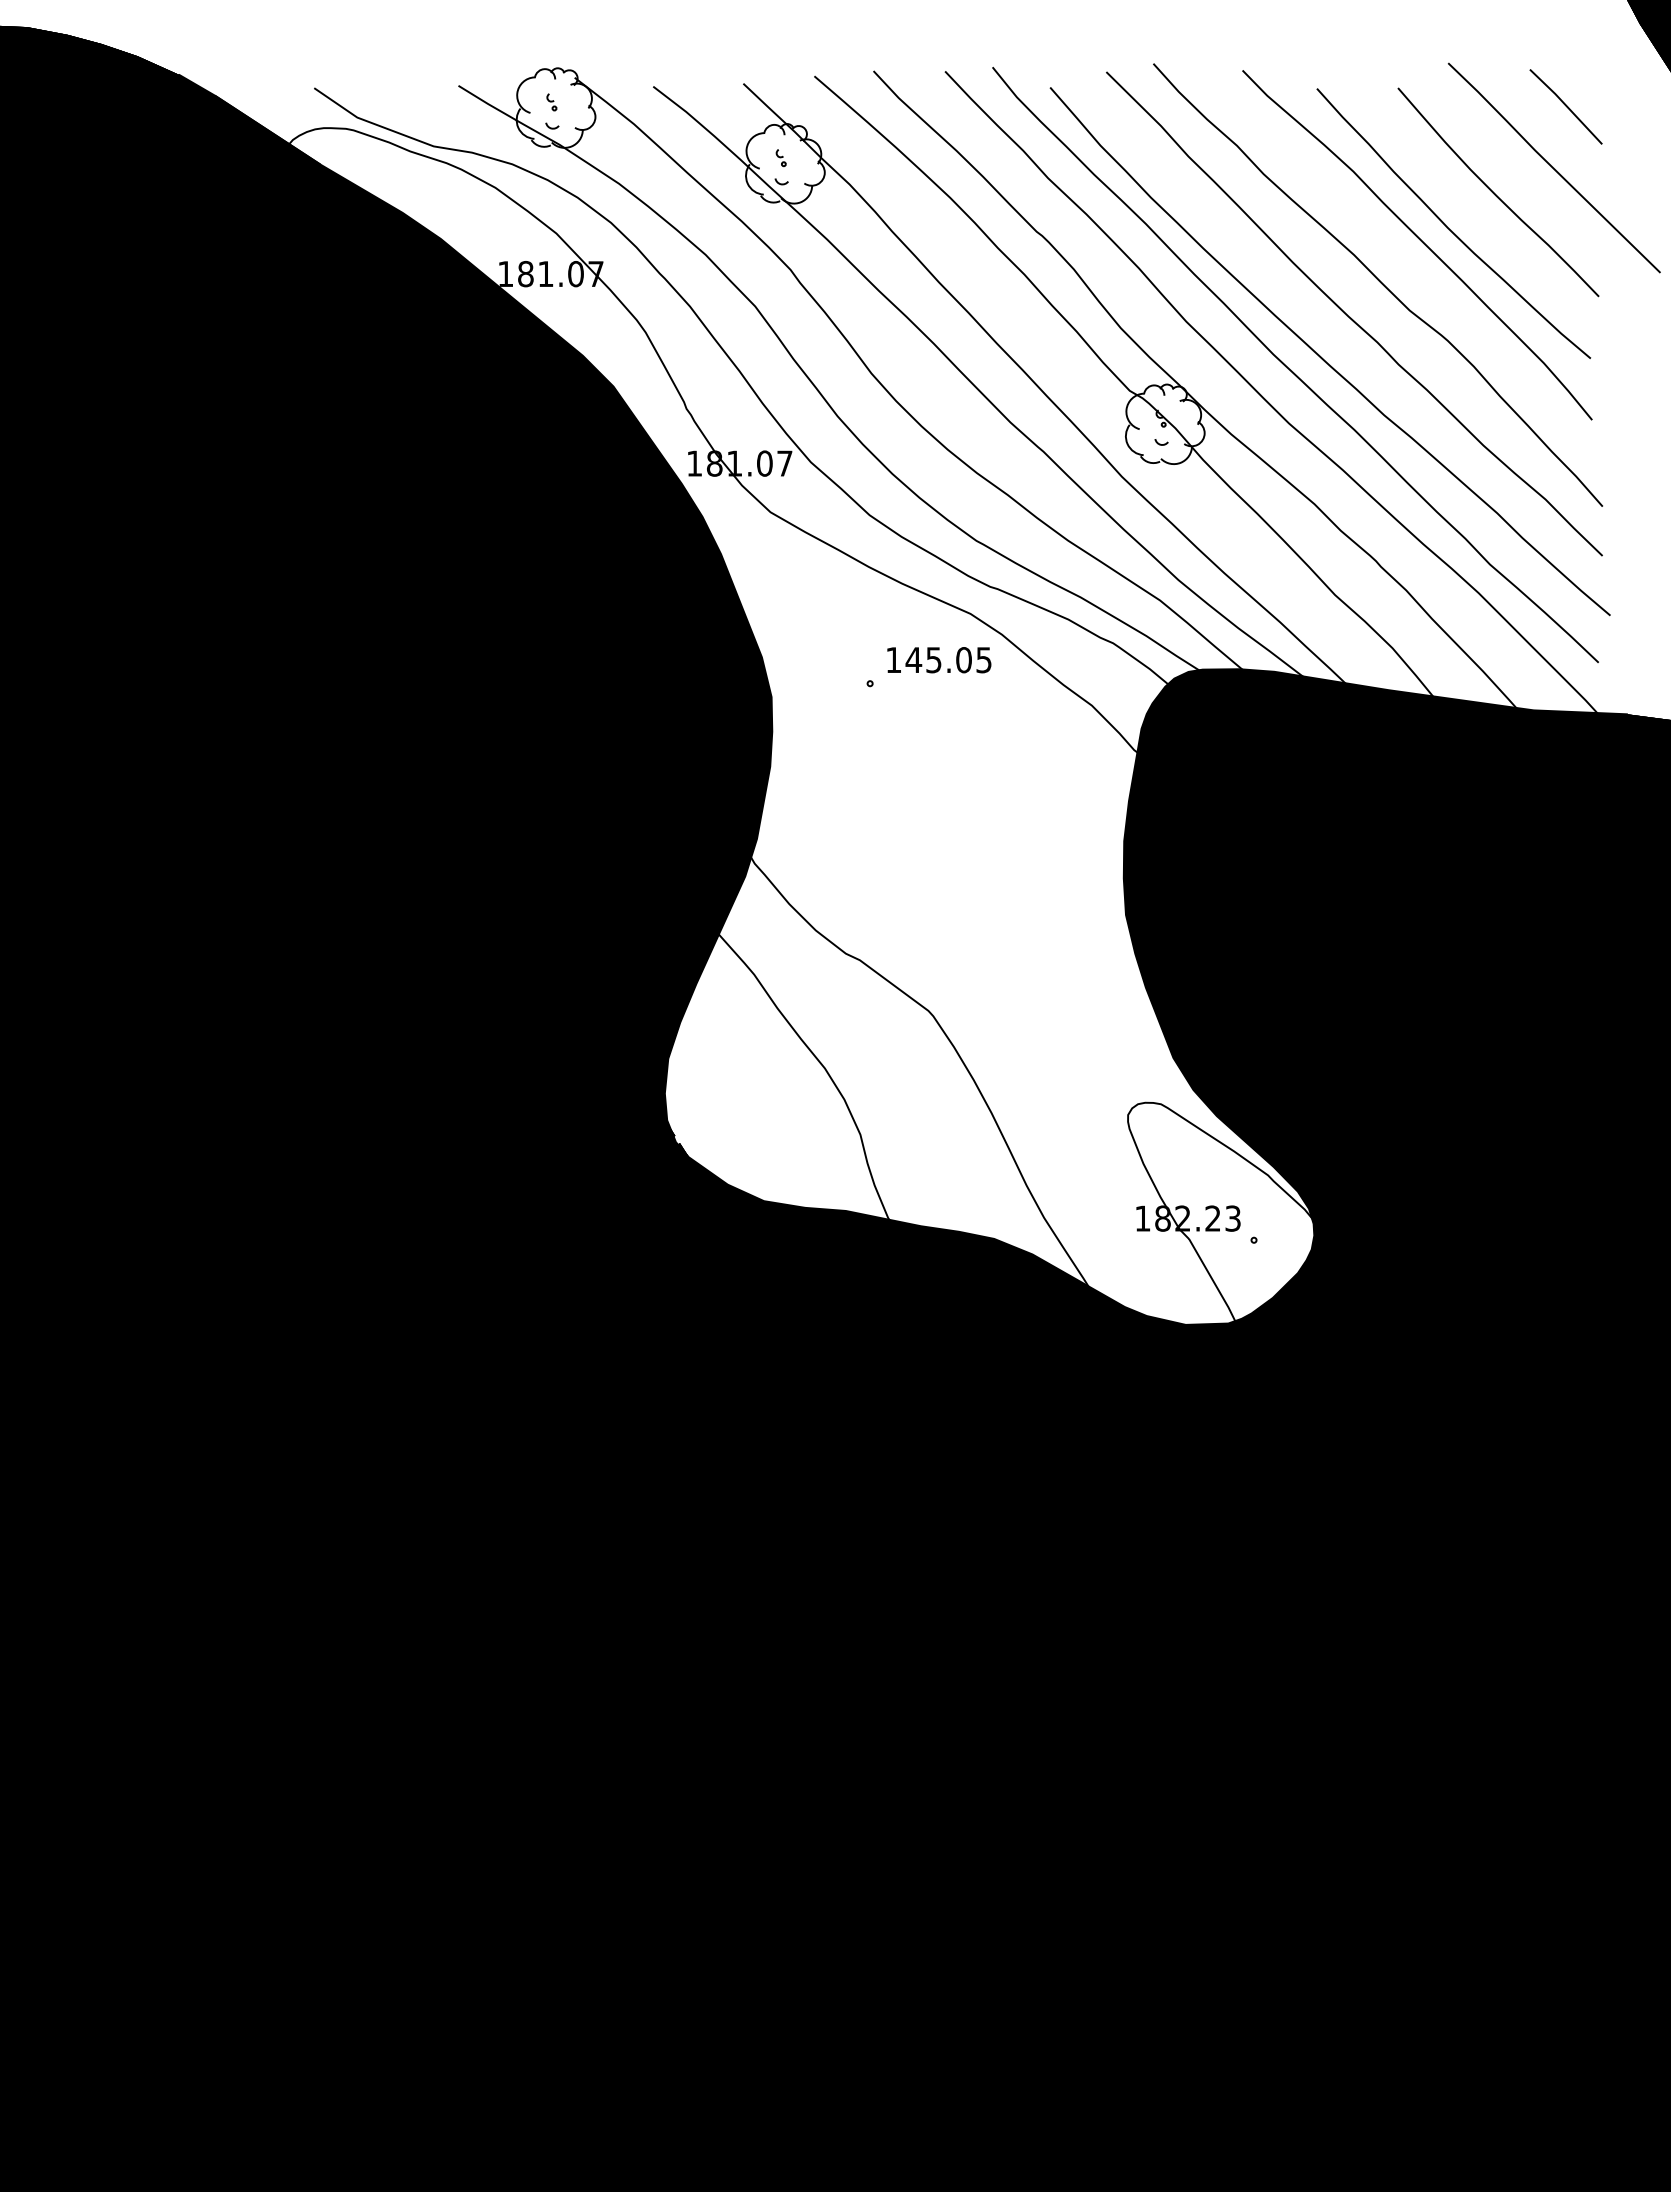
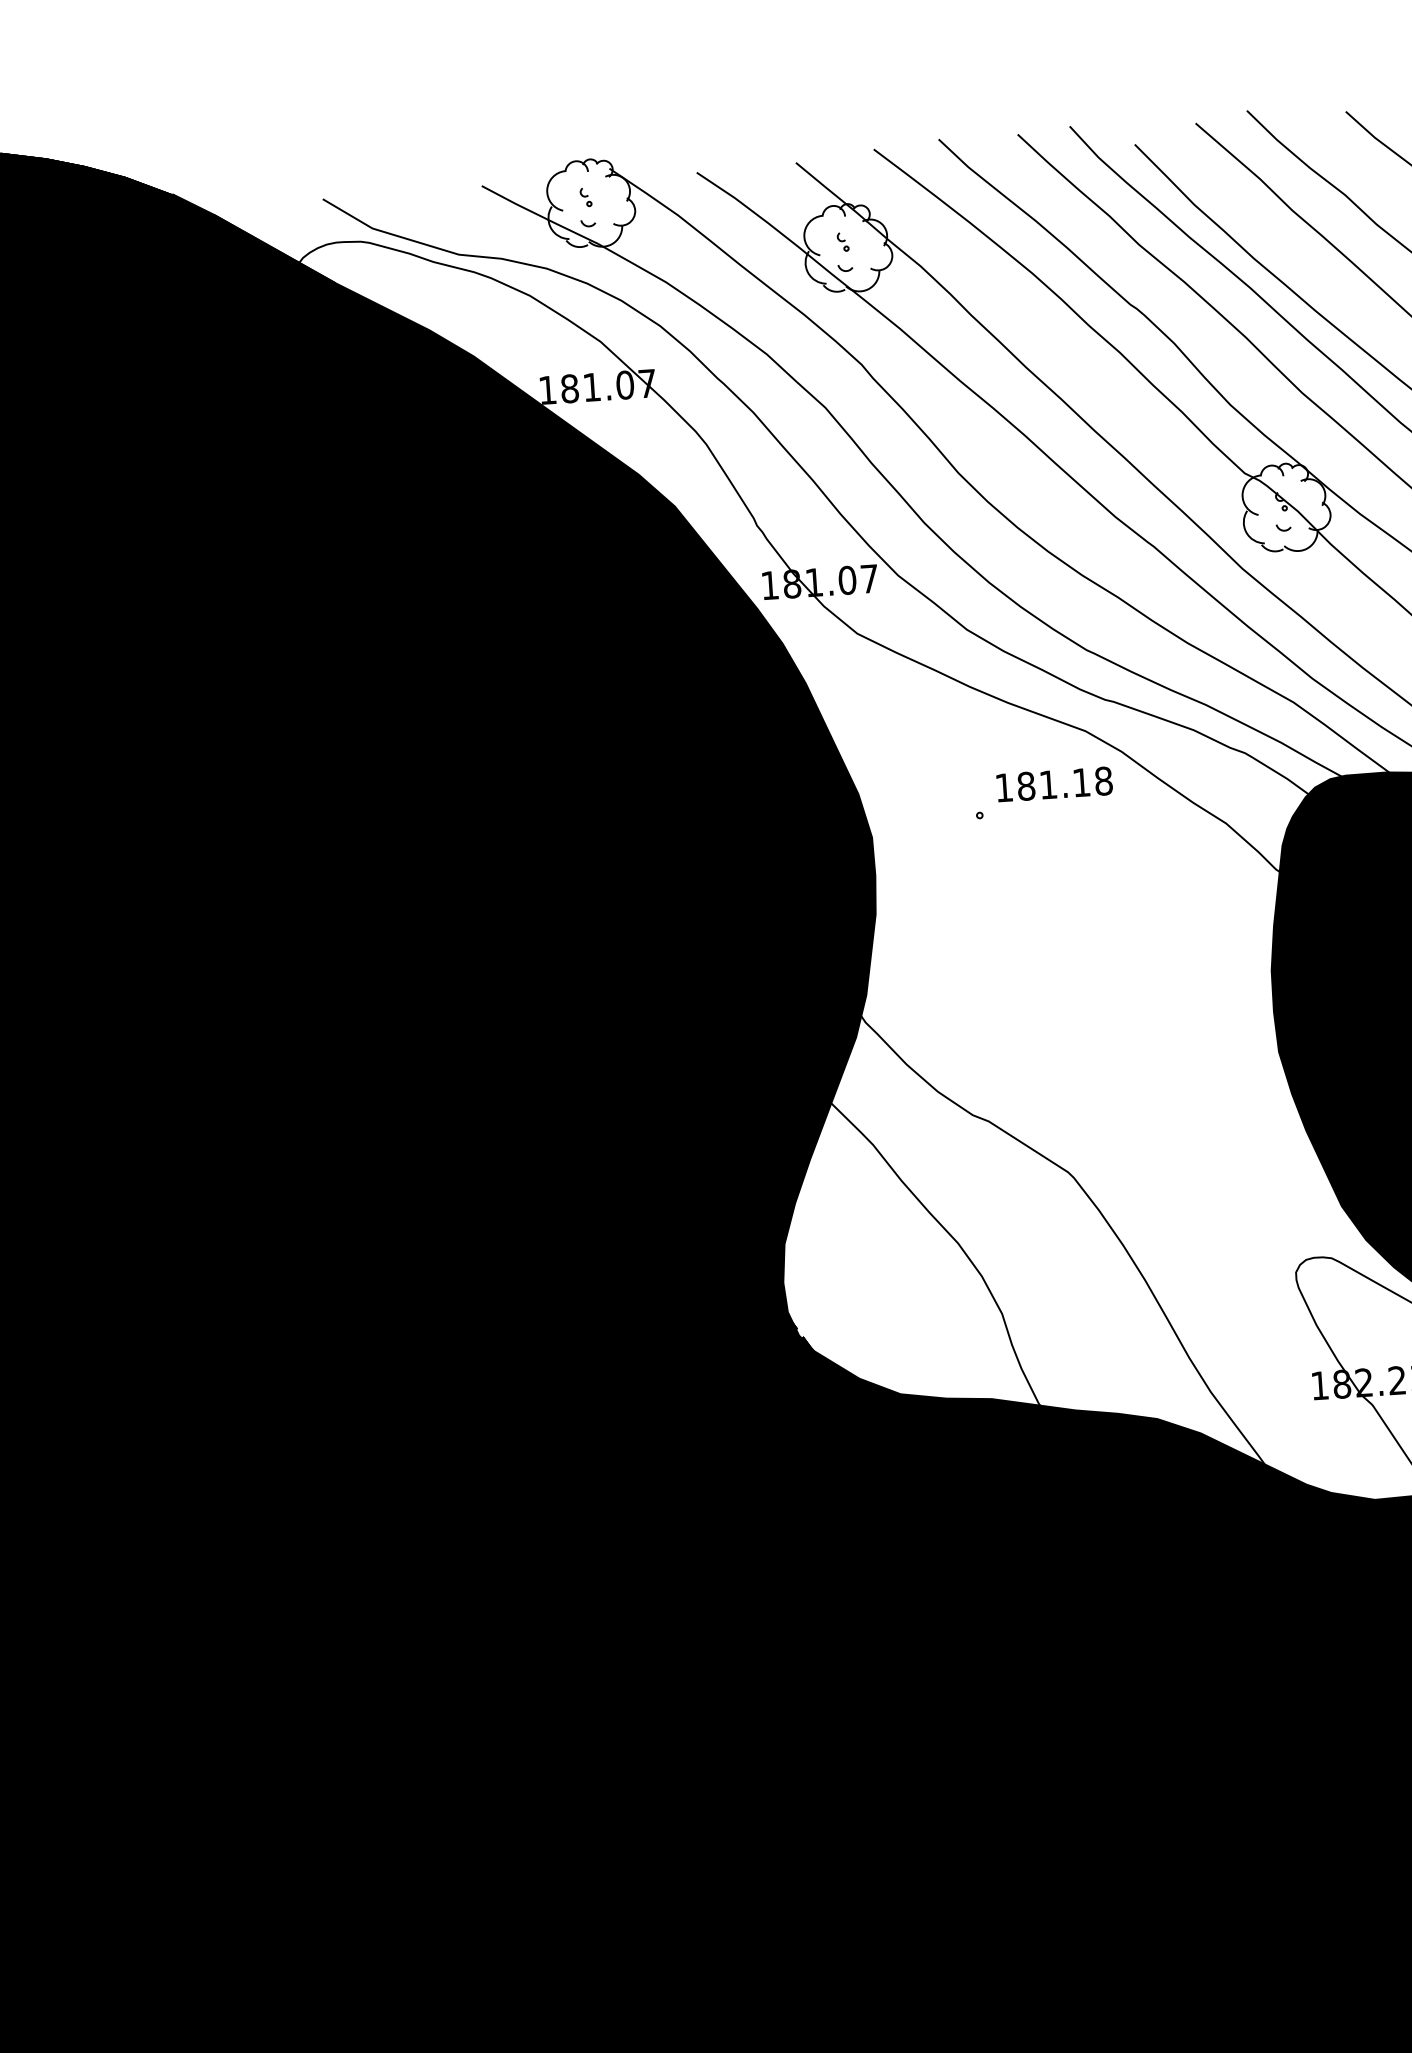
text: (948, 660) -> (1064, 784), 145.05 -> 181.18

